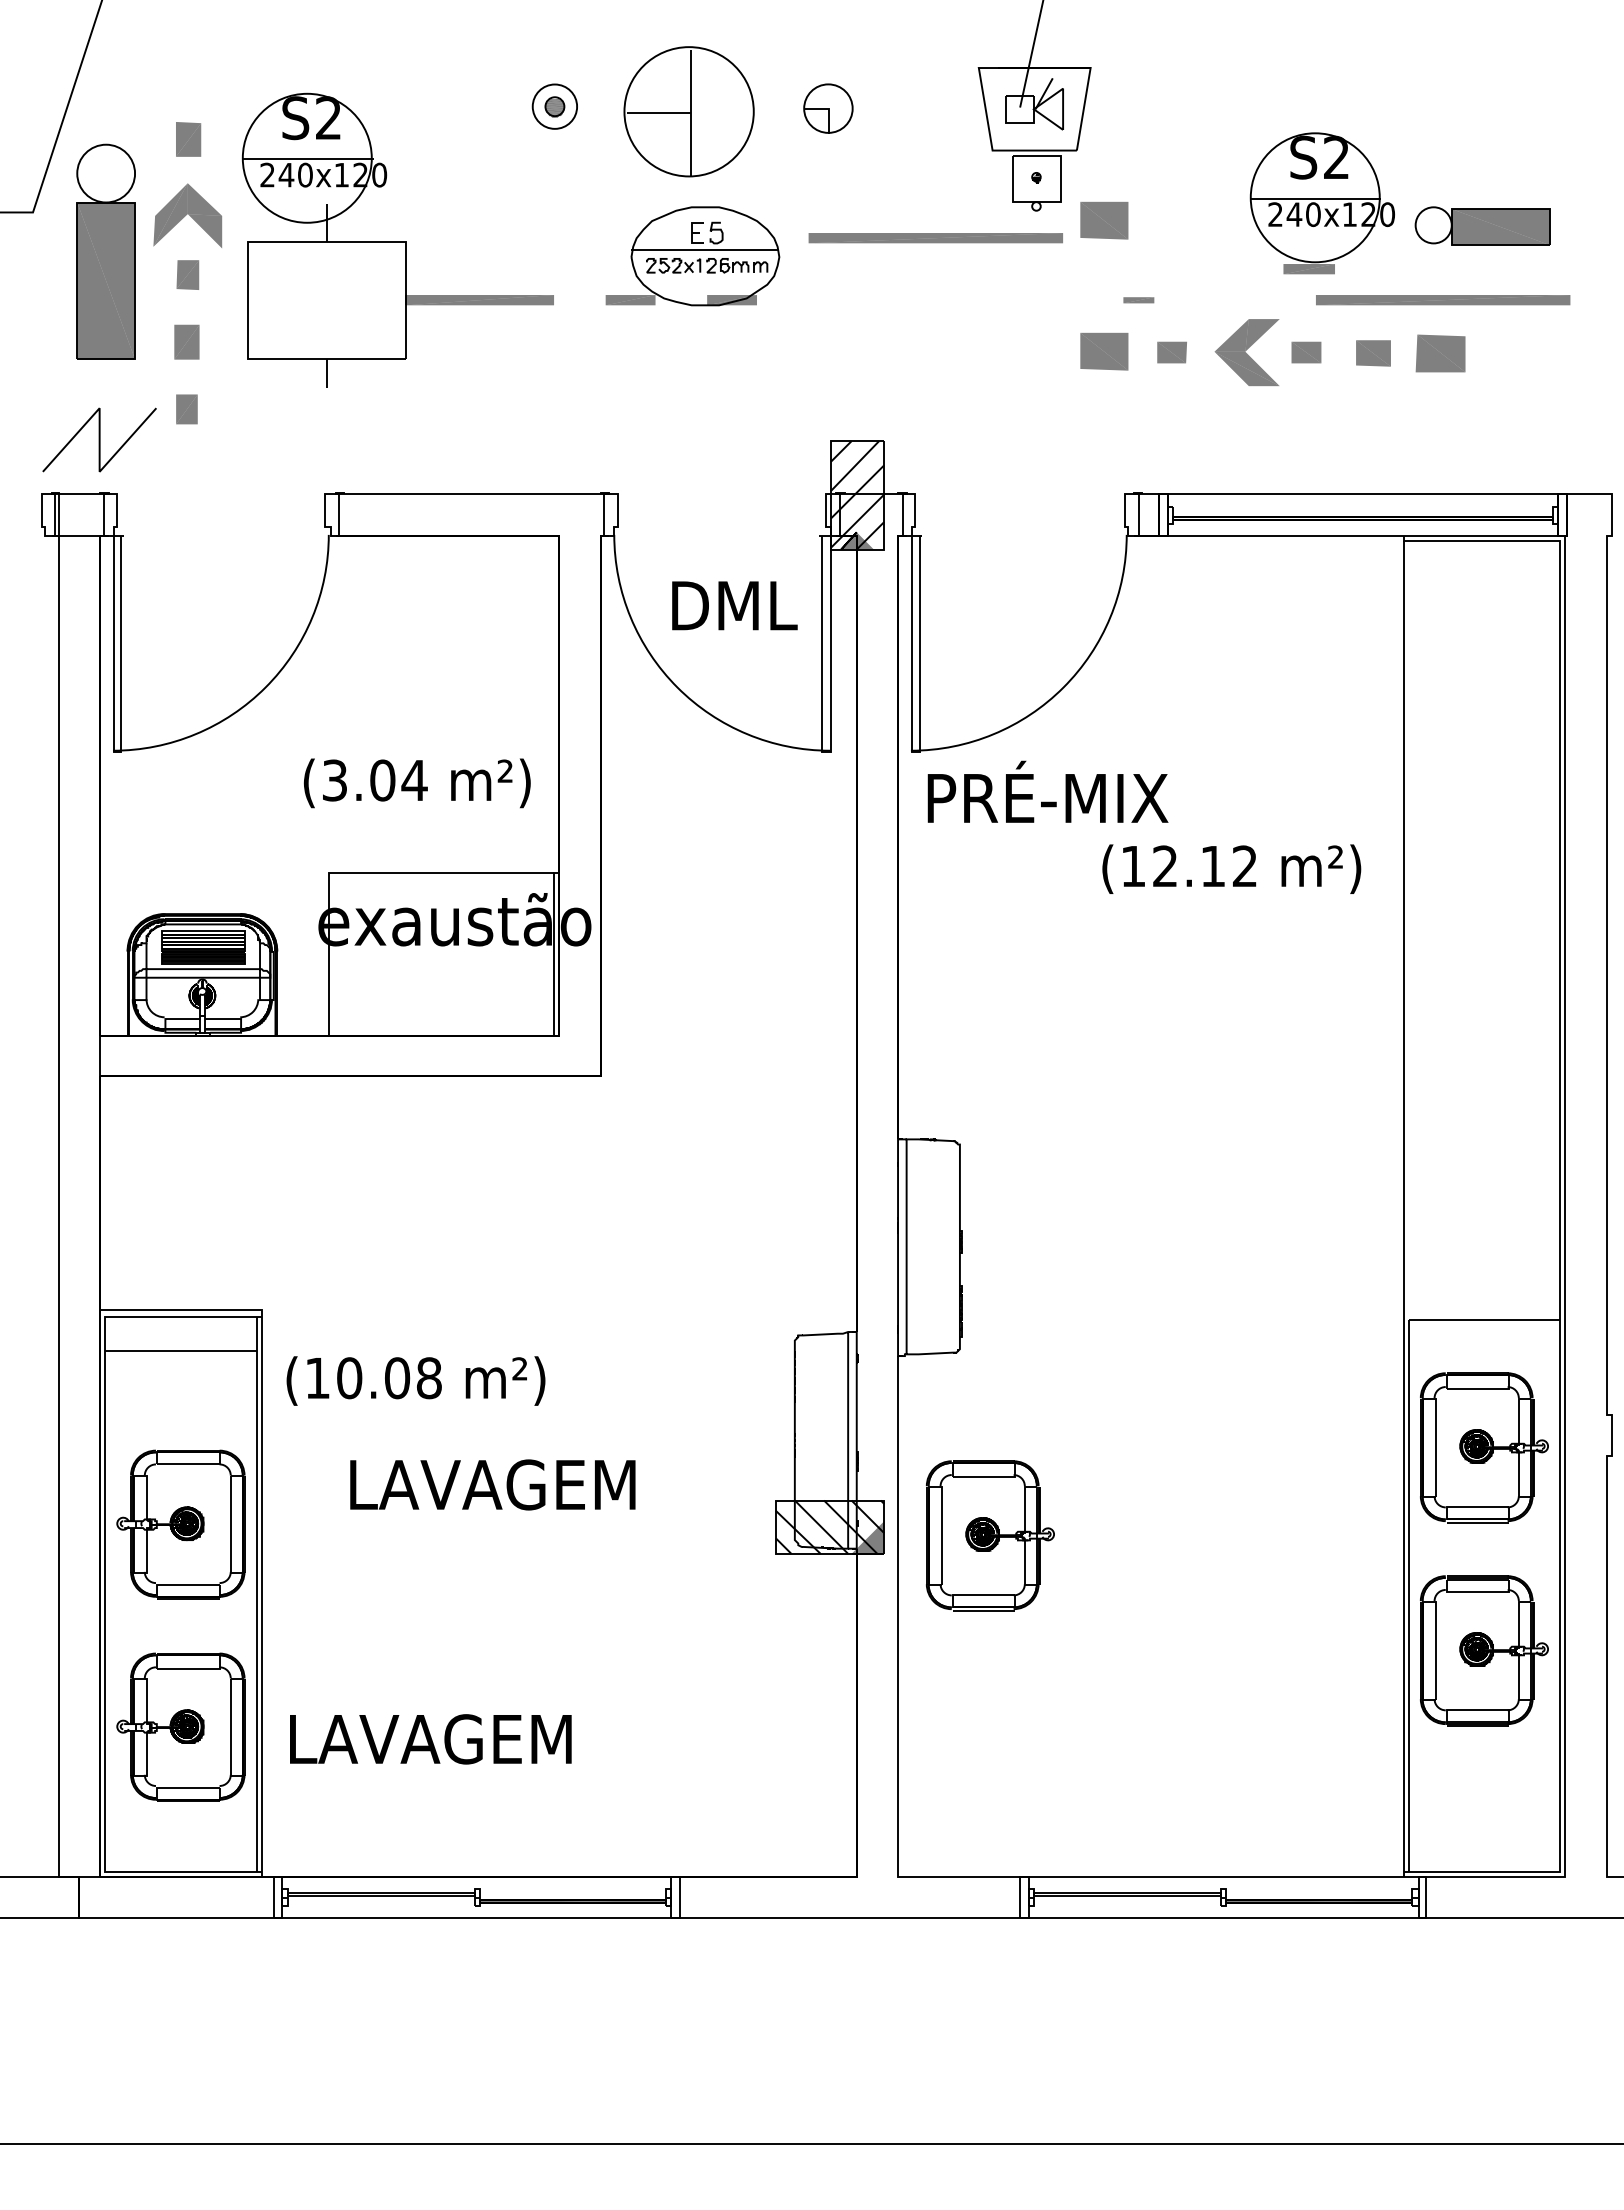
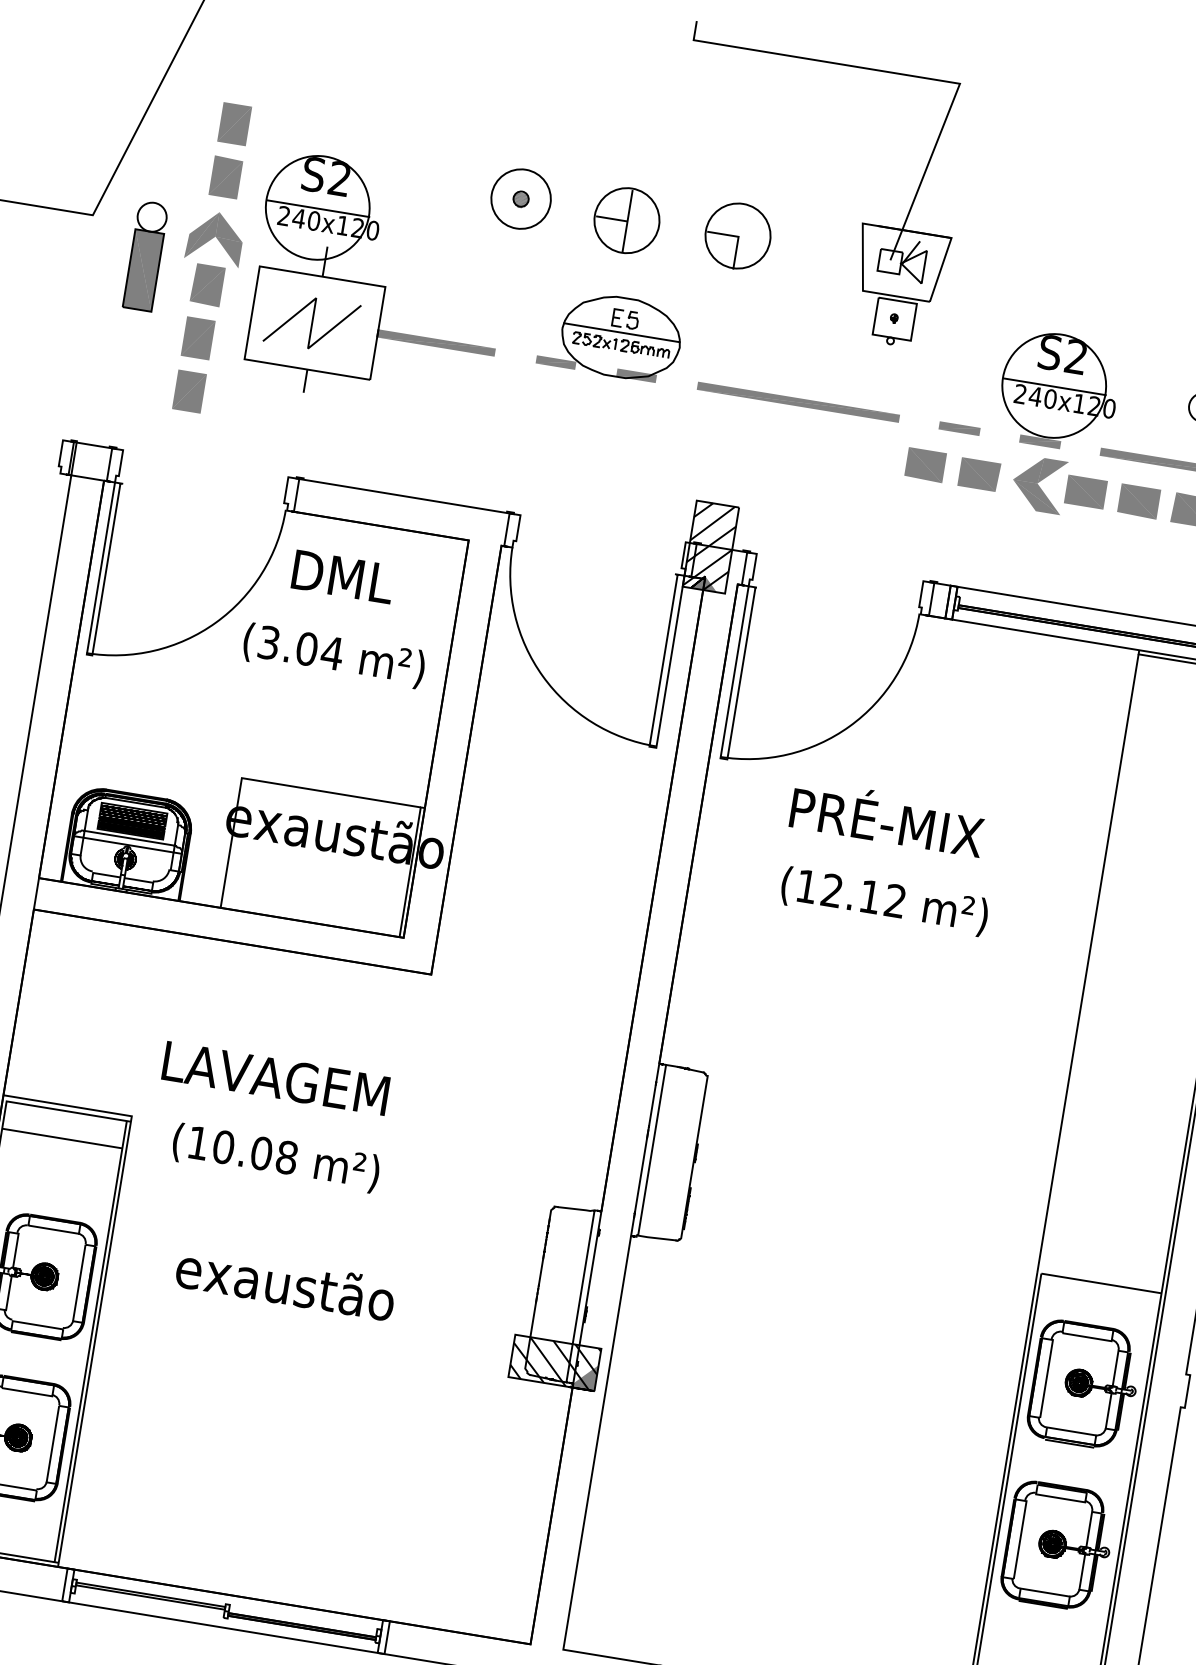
part: (188, 72) -> (234, 124), added
circle: (554, 106) -> (520, 198), size x1.67
part: (828, 108) -> (738, 236), size x1.67
part: (688, 111) -> (626, 220), size x0.62
part: (188, 139) -> (225, 177), size x1.43
part: (1321, 203) -> (1058, 391), moved
part: (1104, 220) -> (942, 360), removed
part: (935, 238) -> (798, 402), moved
part: (105, 251) -> (145, 255), size x0.62
part: (187, 274) -> (207, 284), size x1.67
part: (1138, 300) -> (959, 428), size x1.67
part: (186, 341) -> (197, 337), size x1.43
part: (1171, 352) -> (978, 474), size x1.67
part: (1306, 352) -> (1085, 492), size x1.67
part: (1373, 353) -> (1139, 501), size x1.43
part: (186, 409) -> (189, 391), size x1.67
line: (99, 439) -> (312, 322), moved
text: (734, 605) -> (343, 576), moved
text: (417, 783) -> (334, 655), moved
text: (1047, 791) -> (887, 817), moved
text: (1231, 868) -> (884, 901), moved
text: (415, 1380) -> (275, 1157), moved
text: (491, 1483) -> (291, 1284), LAVAGEM -> exaustão
part: (990, 1535) -> (681, 1390), removed
text: (430, 1739) -> (275, 1078), moved

